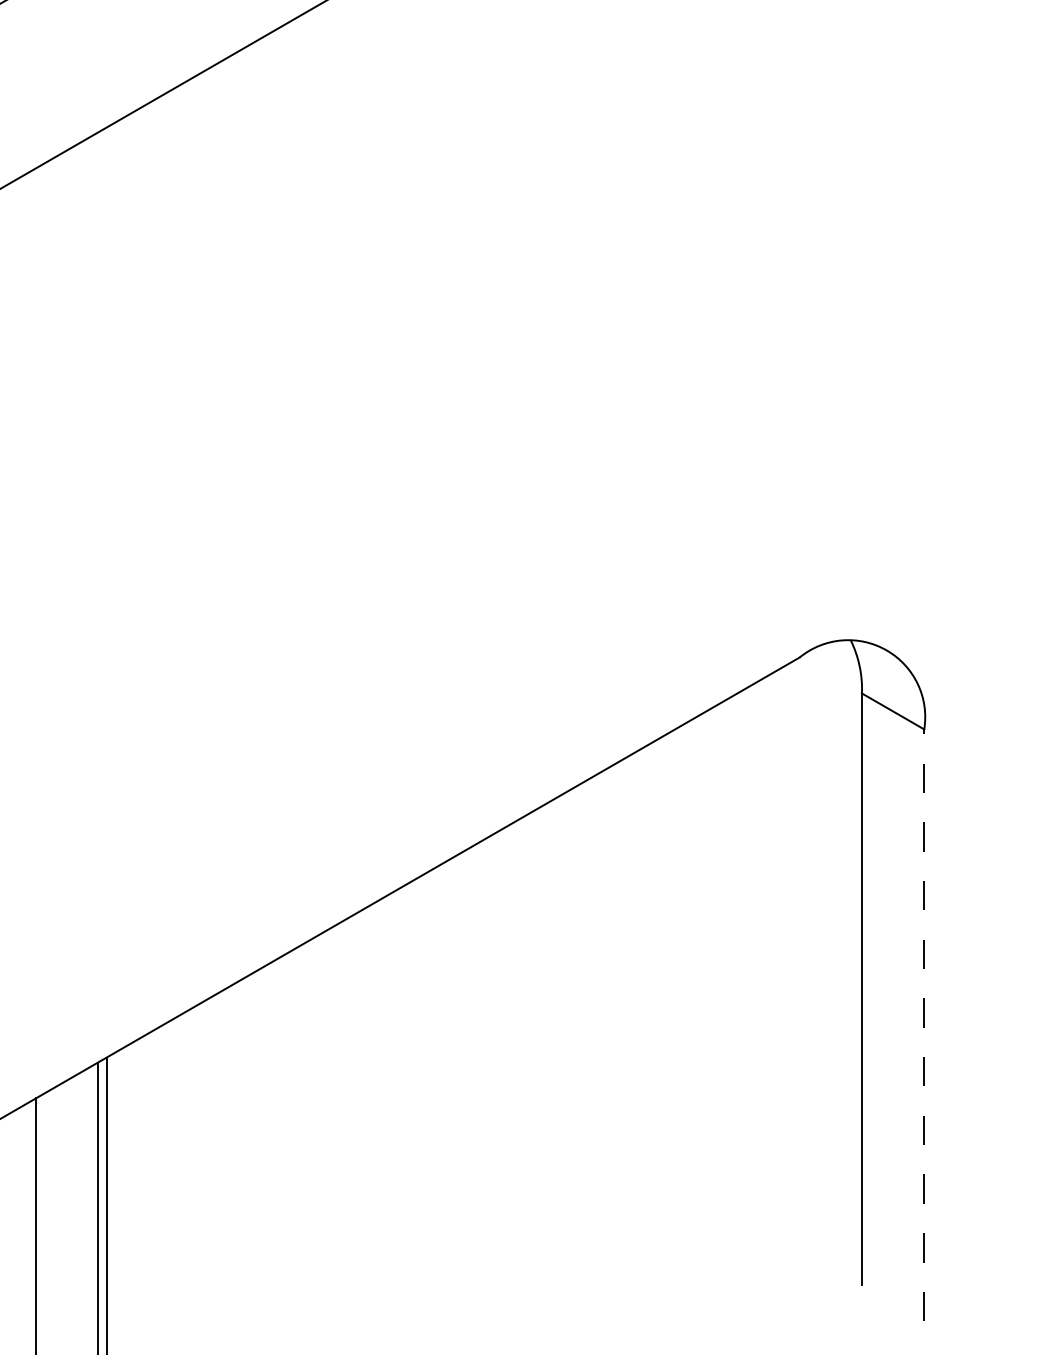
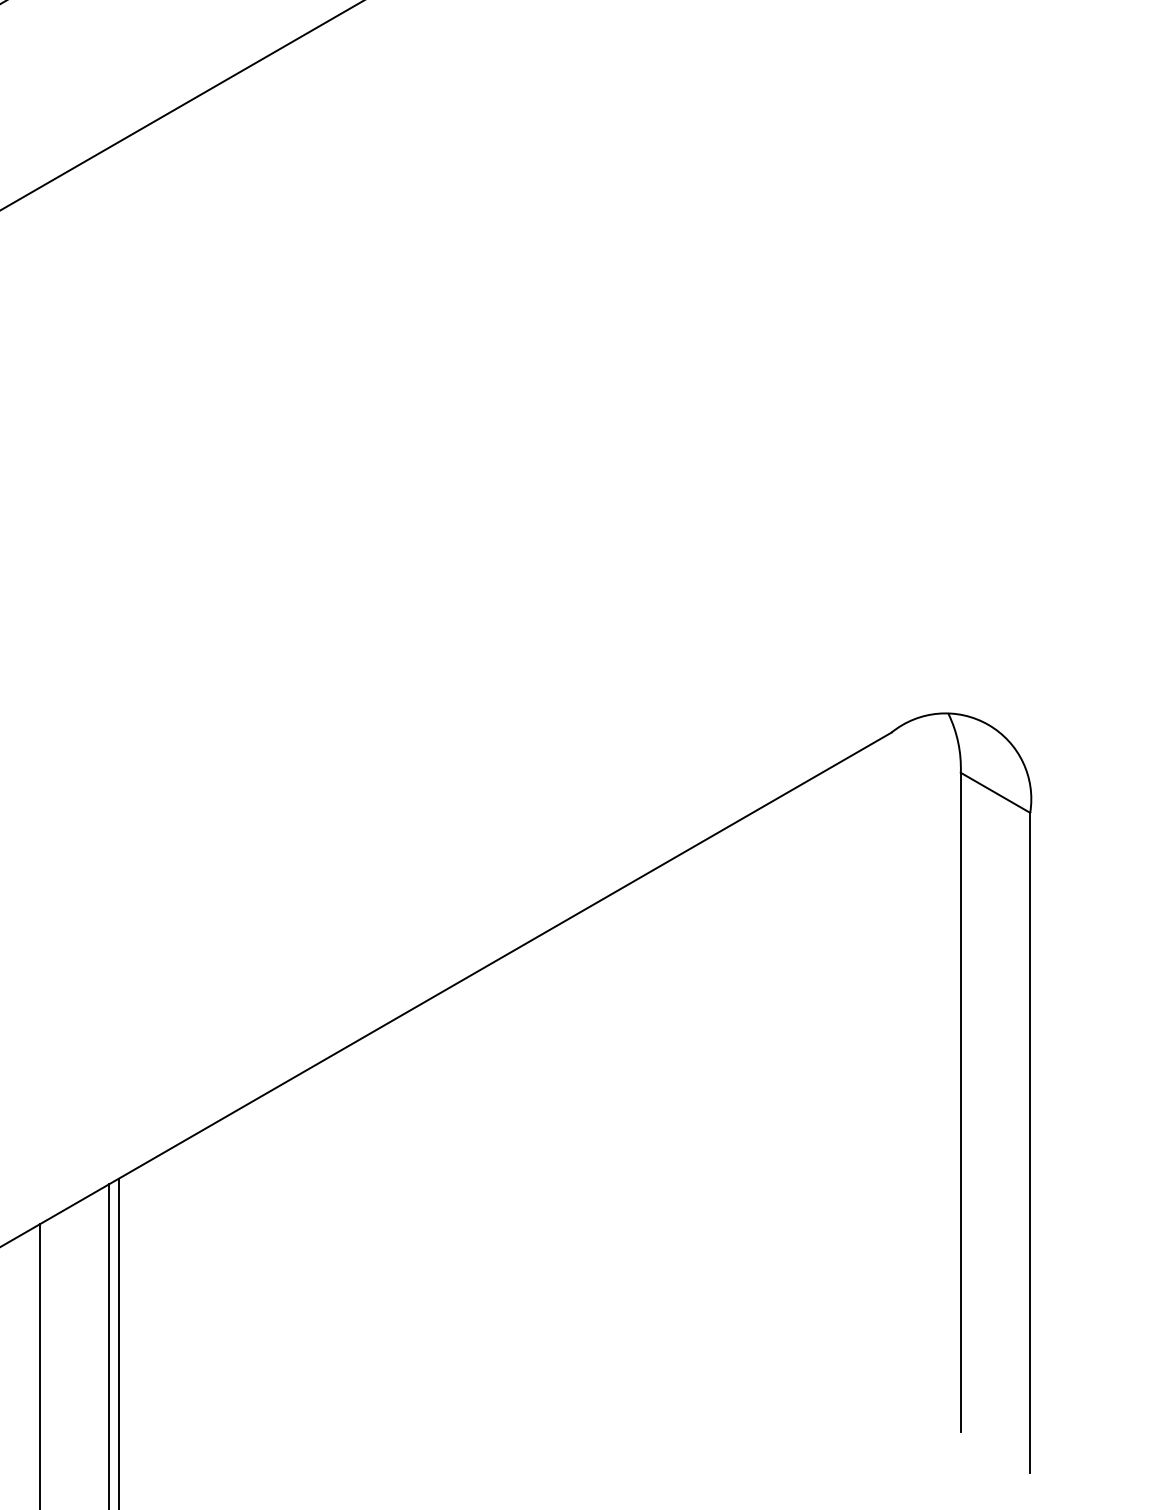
line: (924, 1025) -> (1030, 1142), dashed -> solid

